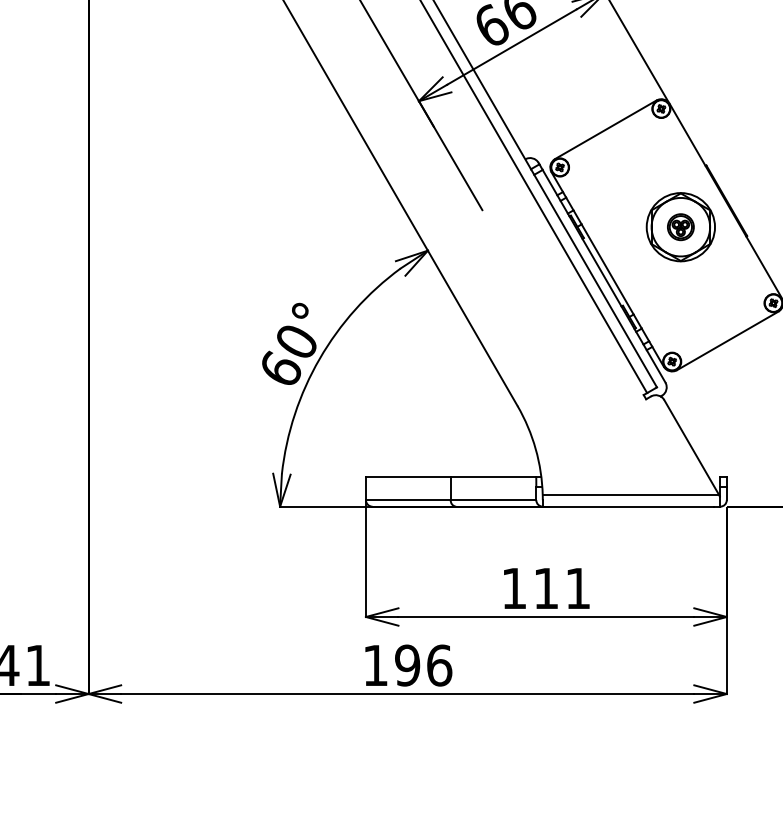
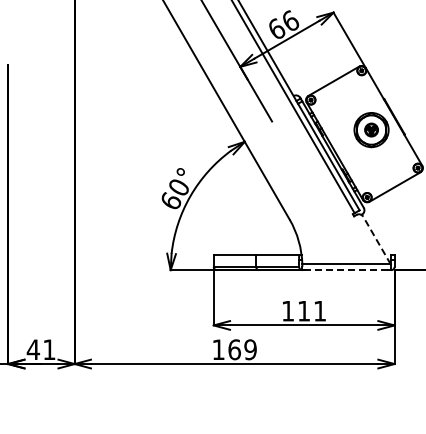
line: (692, 447) -> (377, 240), solid -> dashed
line: (630, 507) -> (346, 270), solid -> dashed
text: (423, 665) -> (242, 349), 196 -> 169

